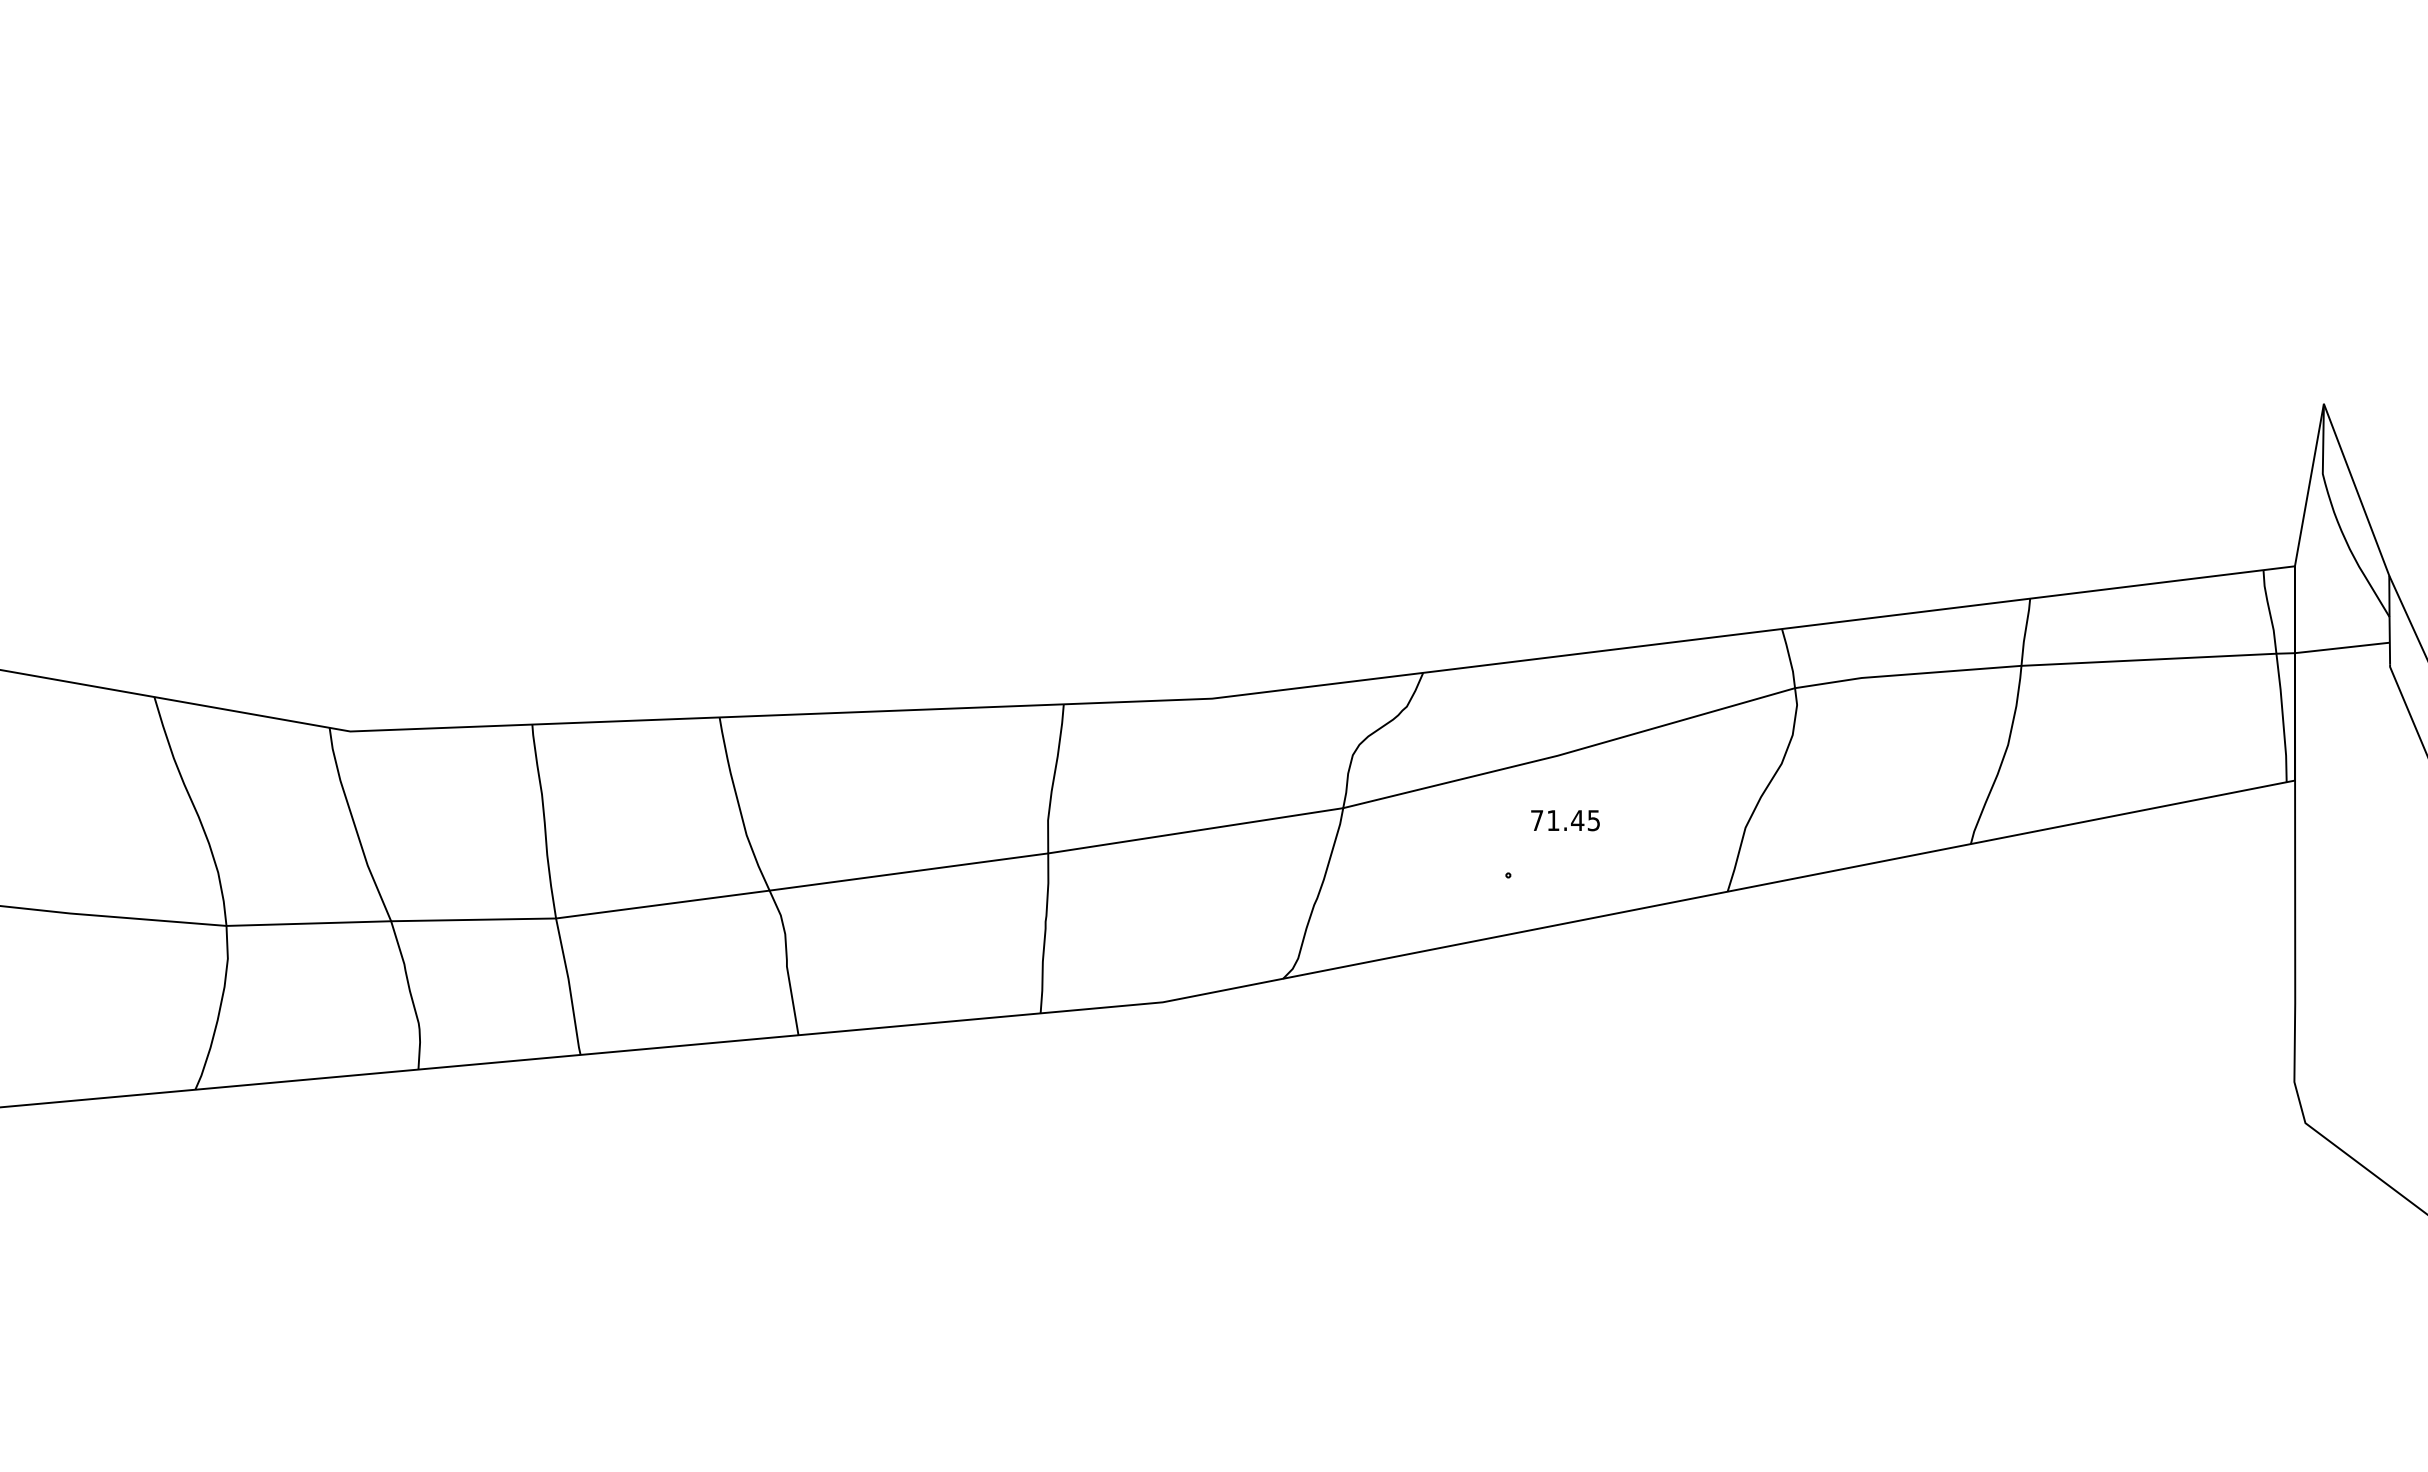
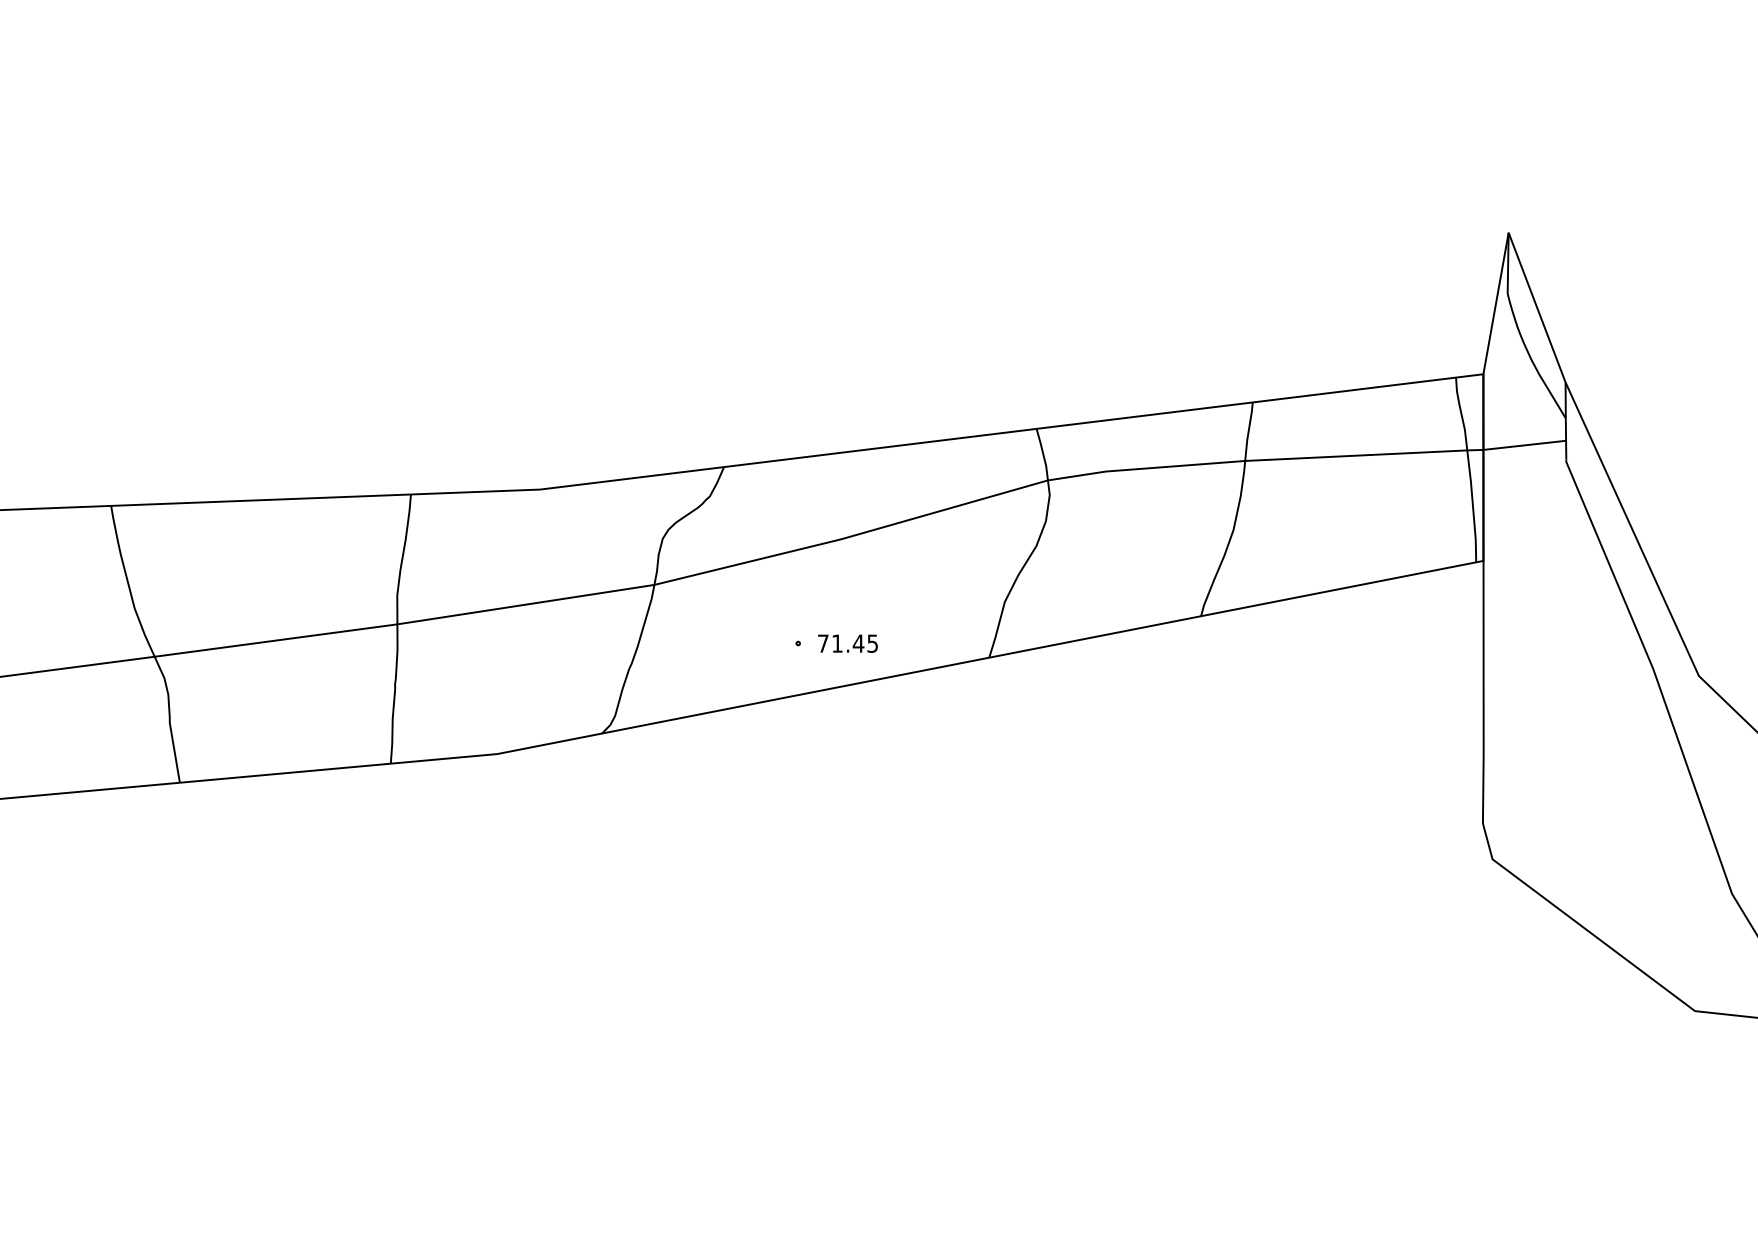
text: (1565, 820) -> (847, 643), moved

